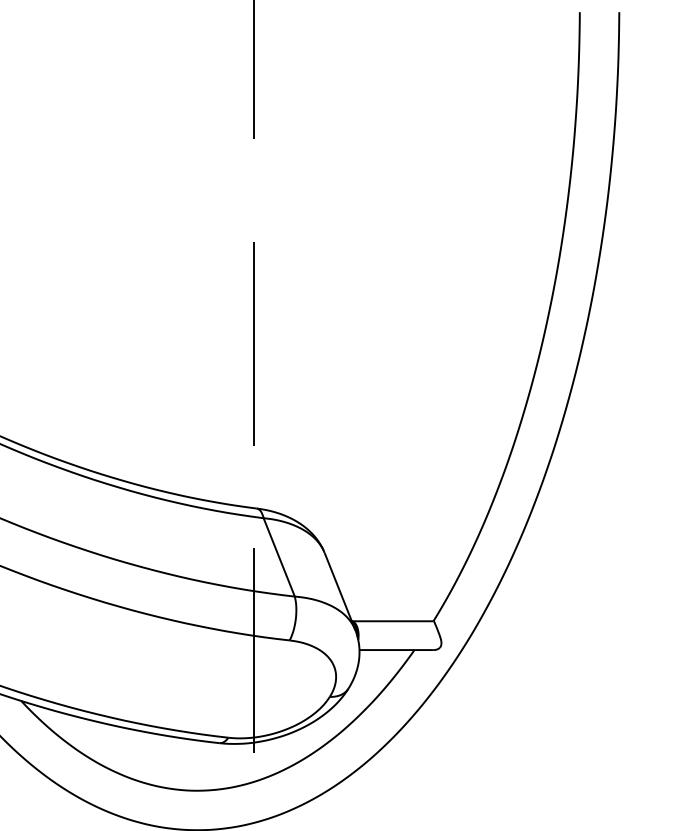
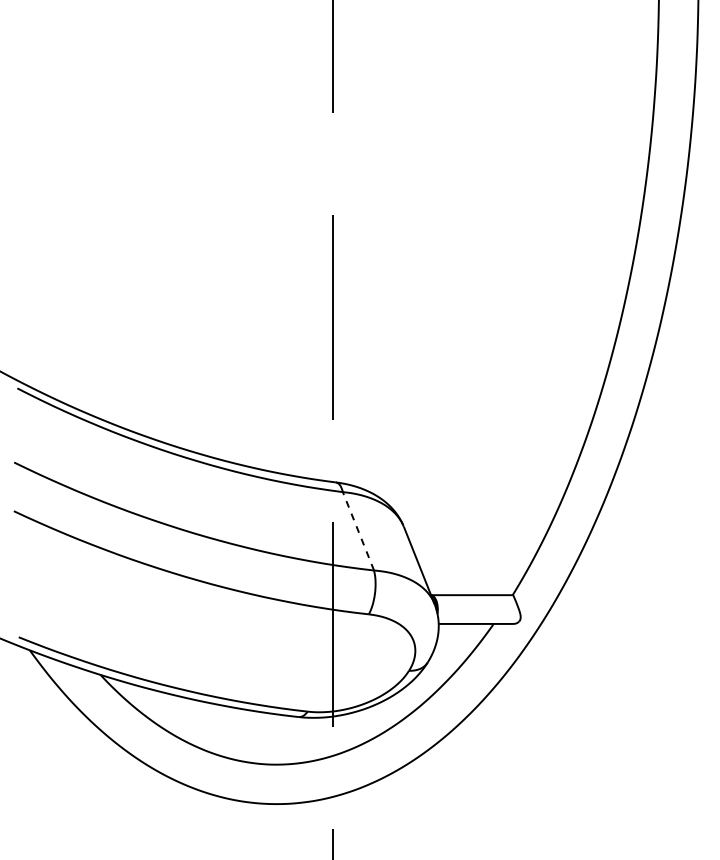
line: (279, 556) -> (358, 530), solid -> dashed

